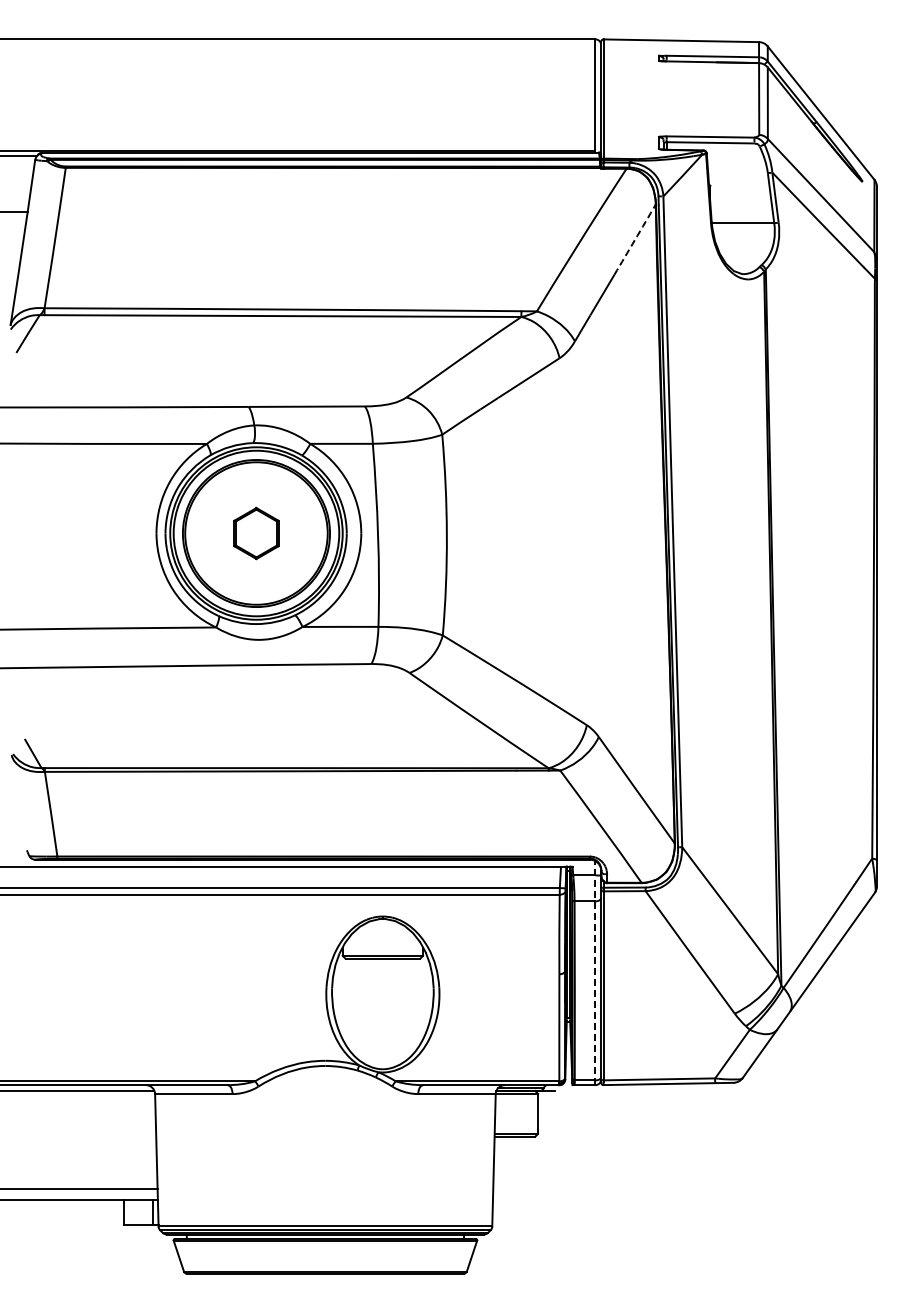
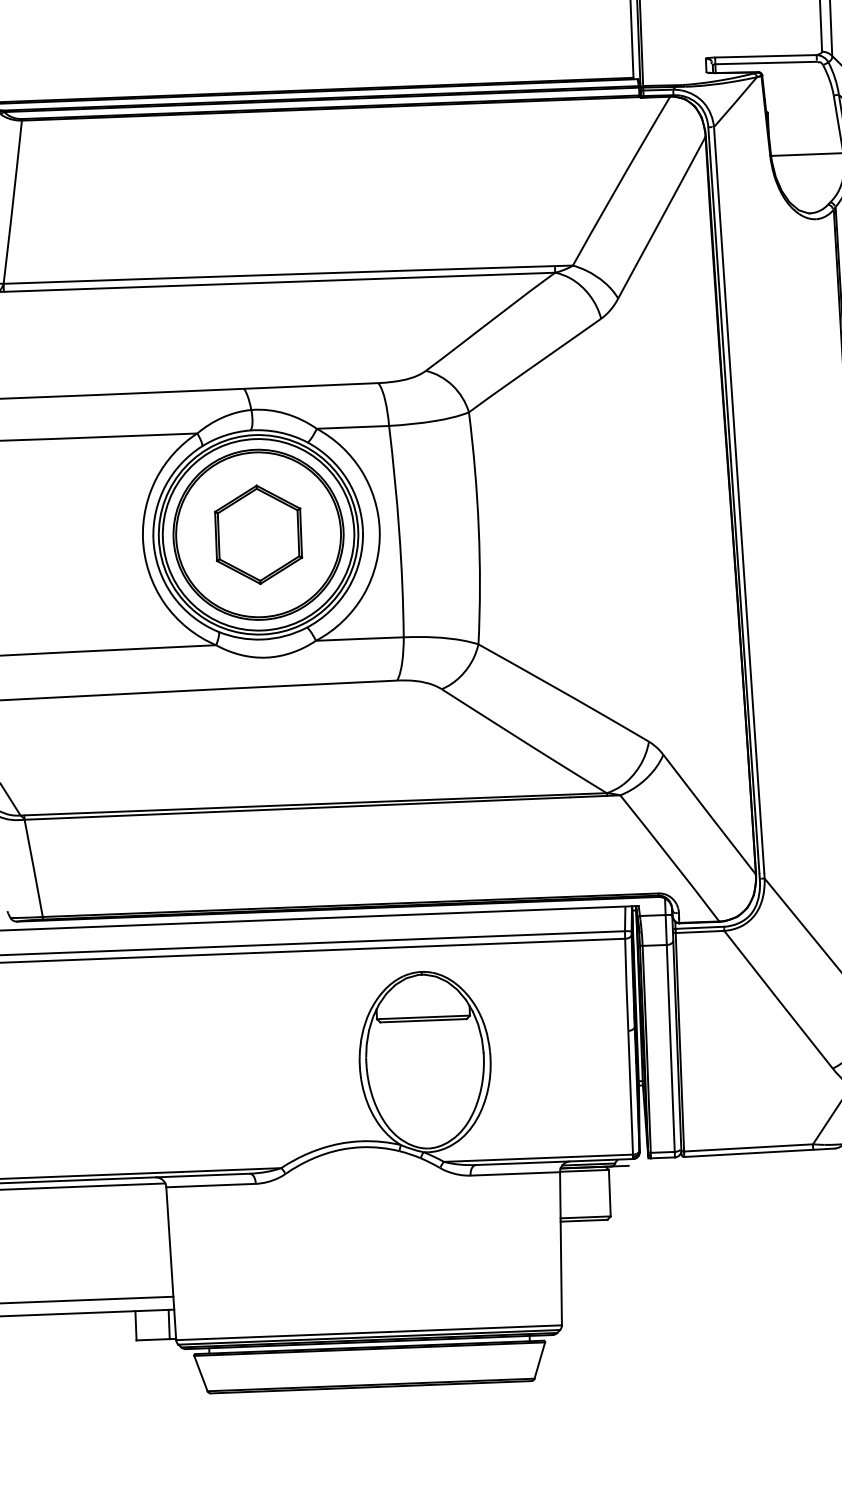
arc: (635, 239) -> (683, 178), dashed -> solid
part: (256, 533) -> (258, 534), size x1.67
line: (595, 973) -> (670, 1028), dashed -> solid

